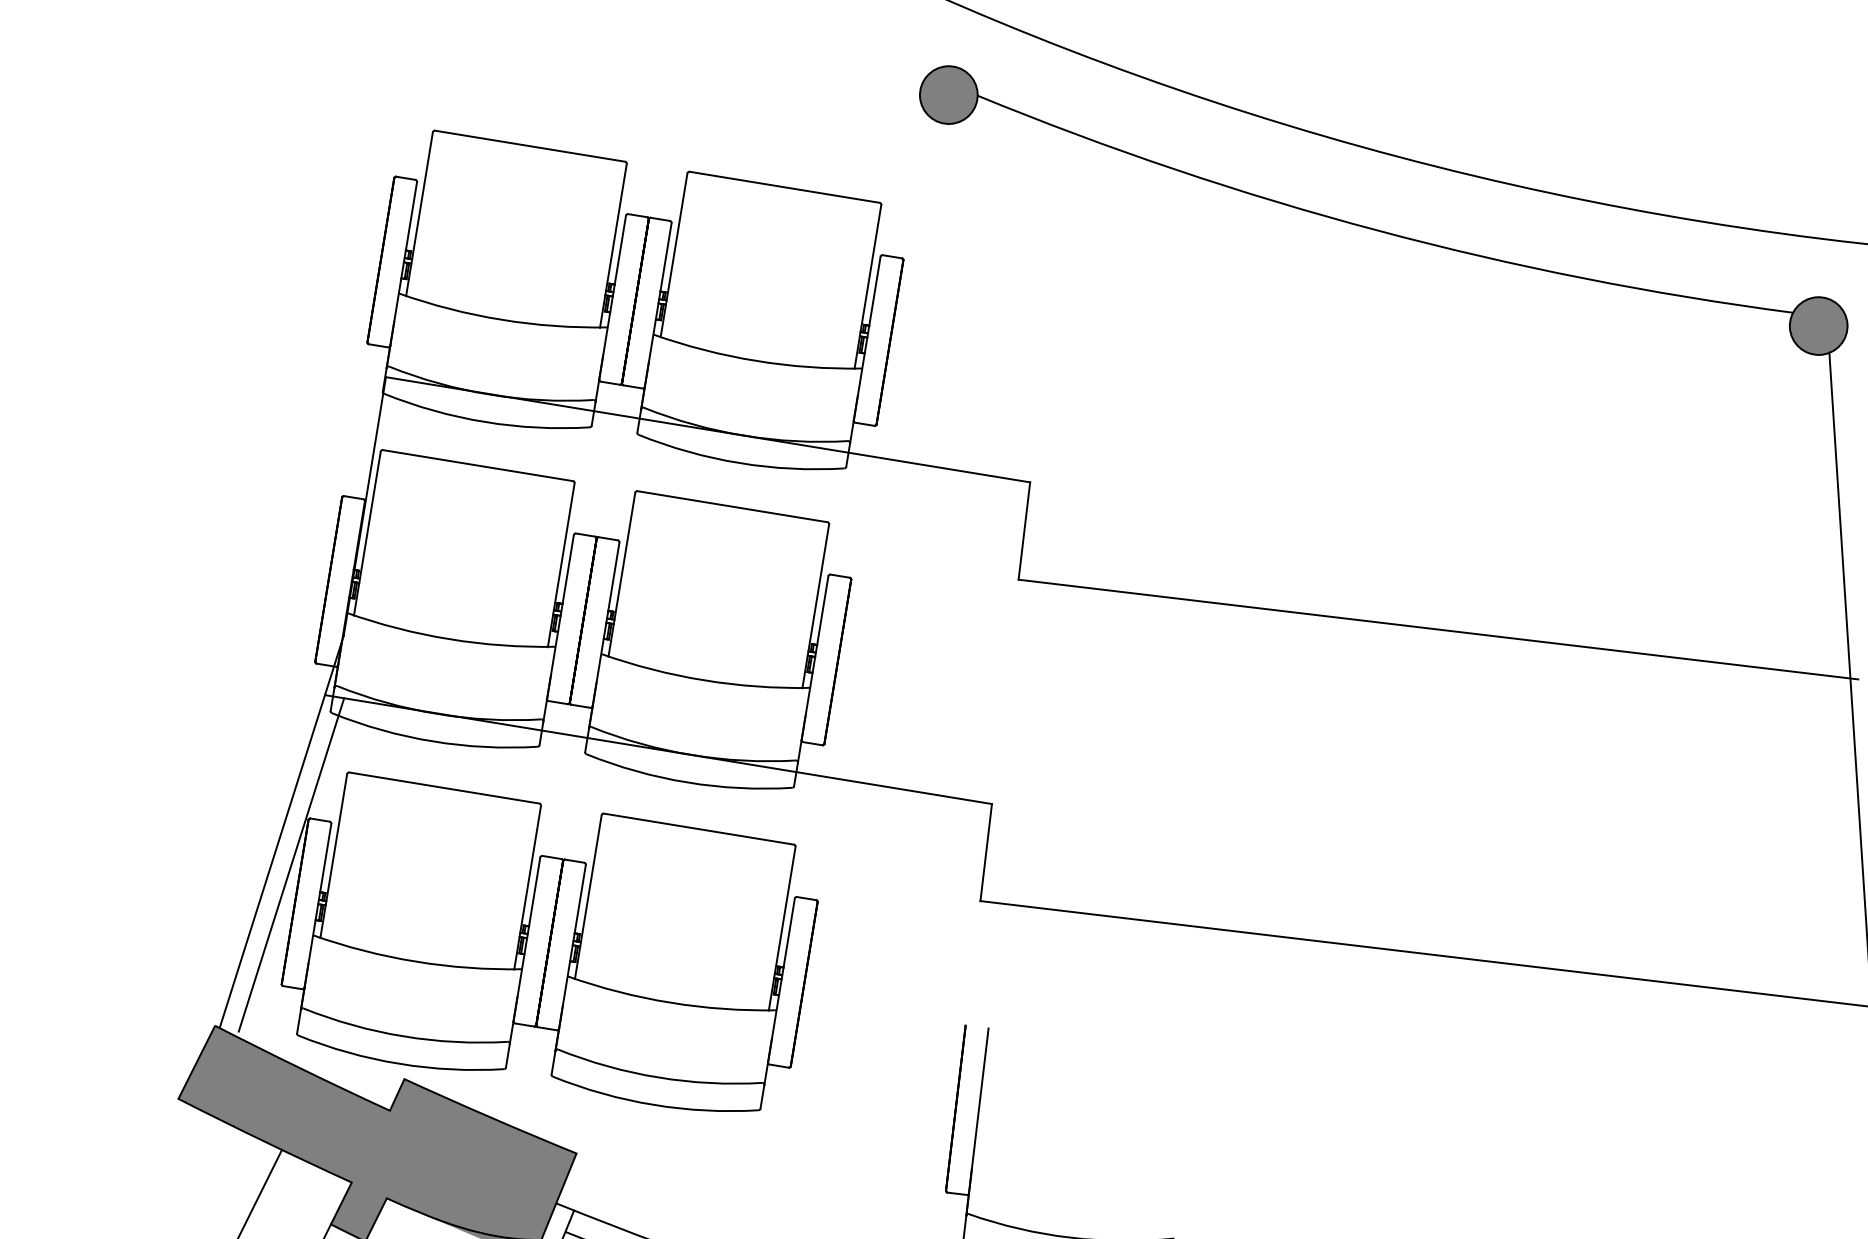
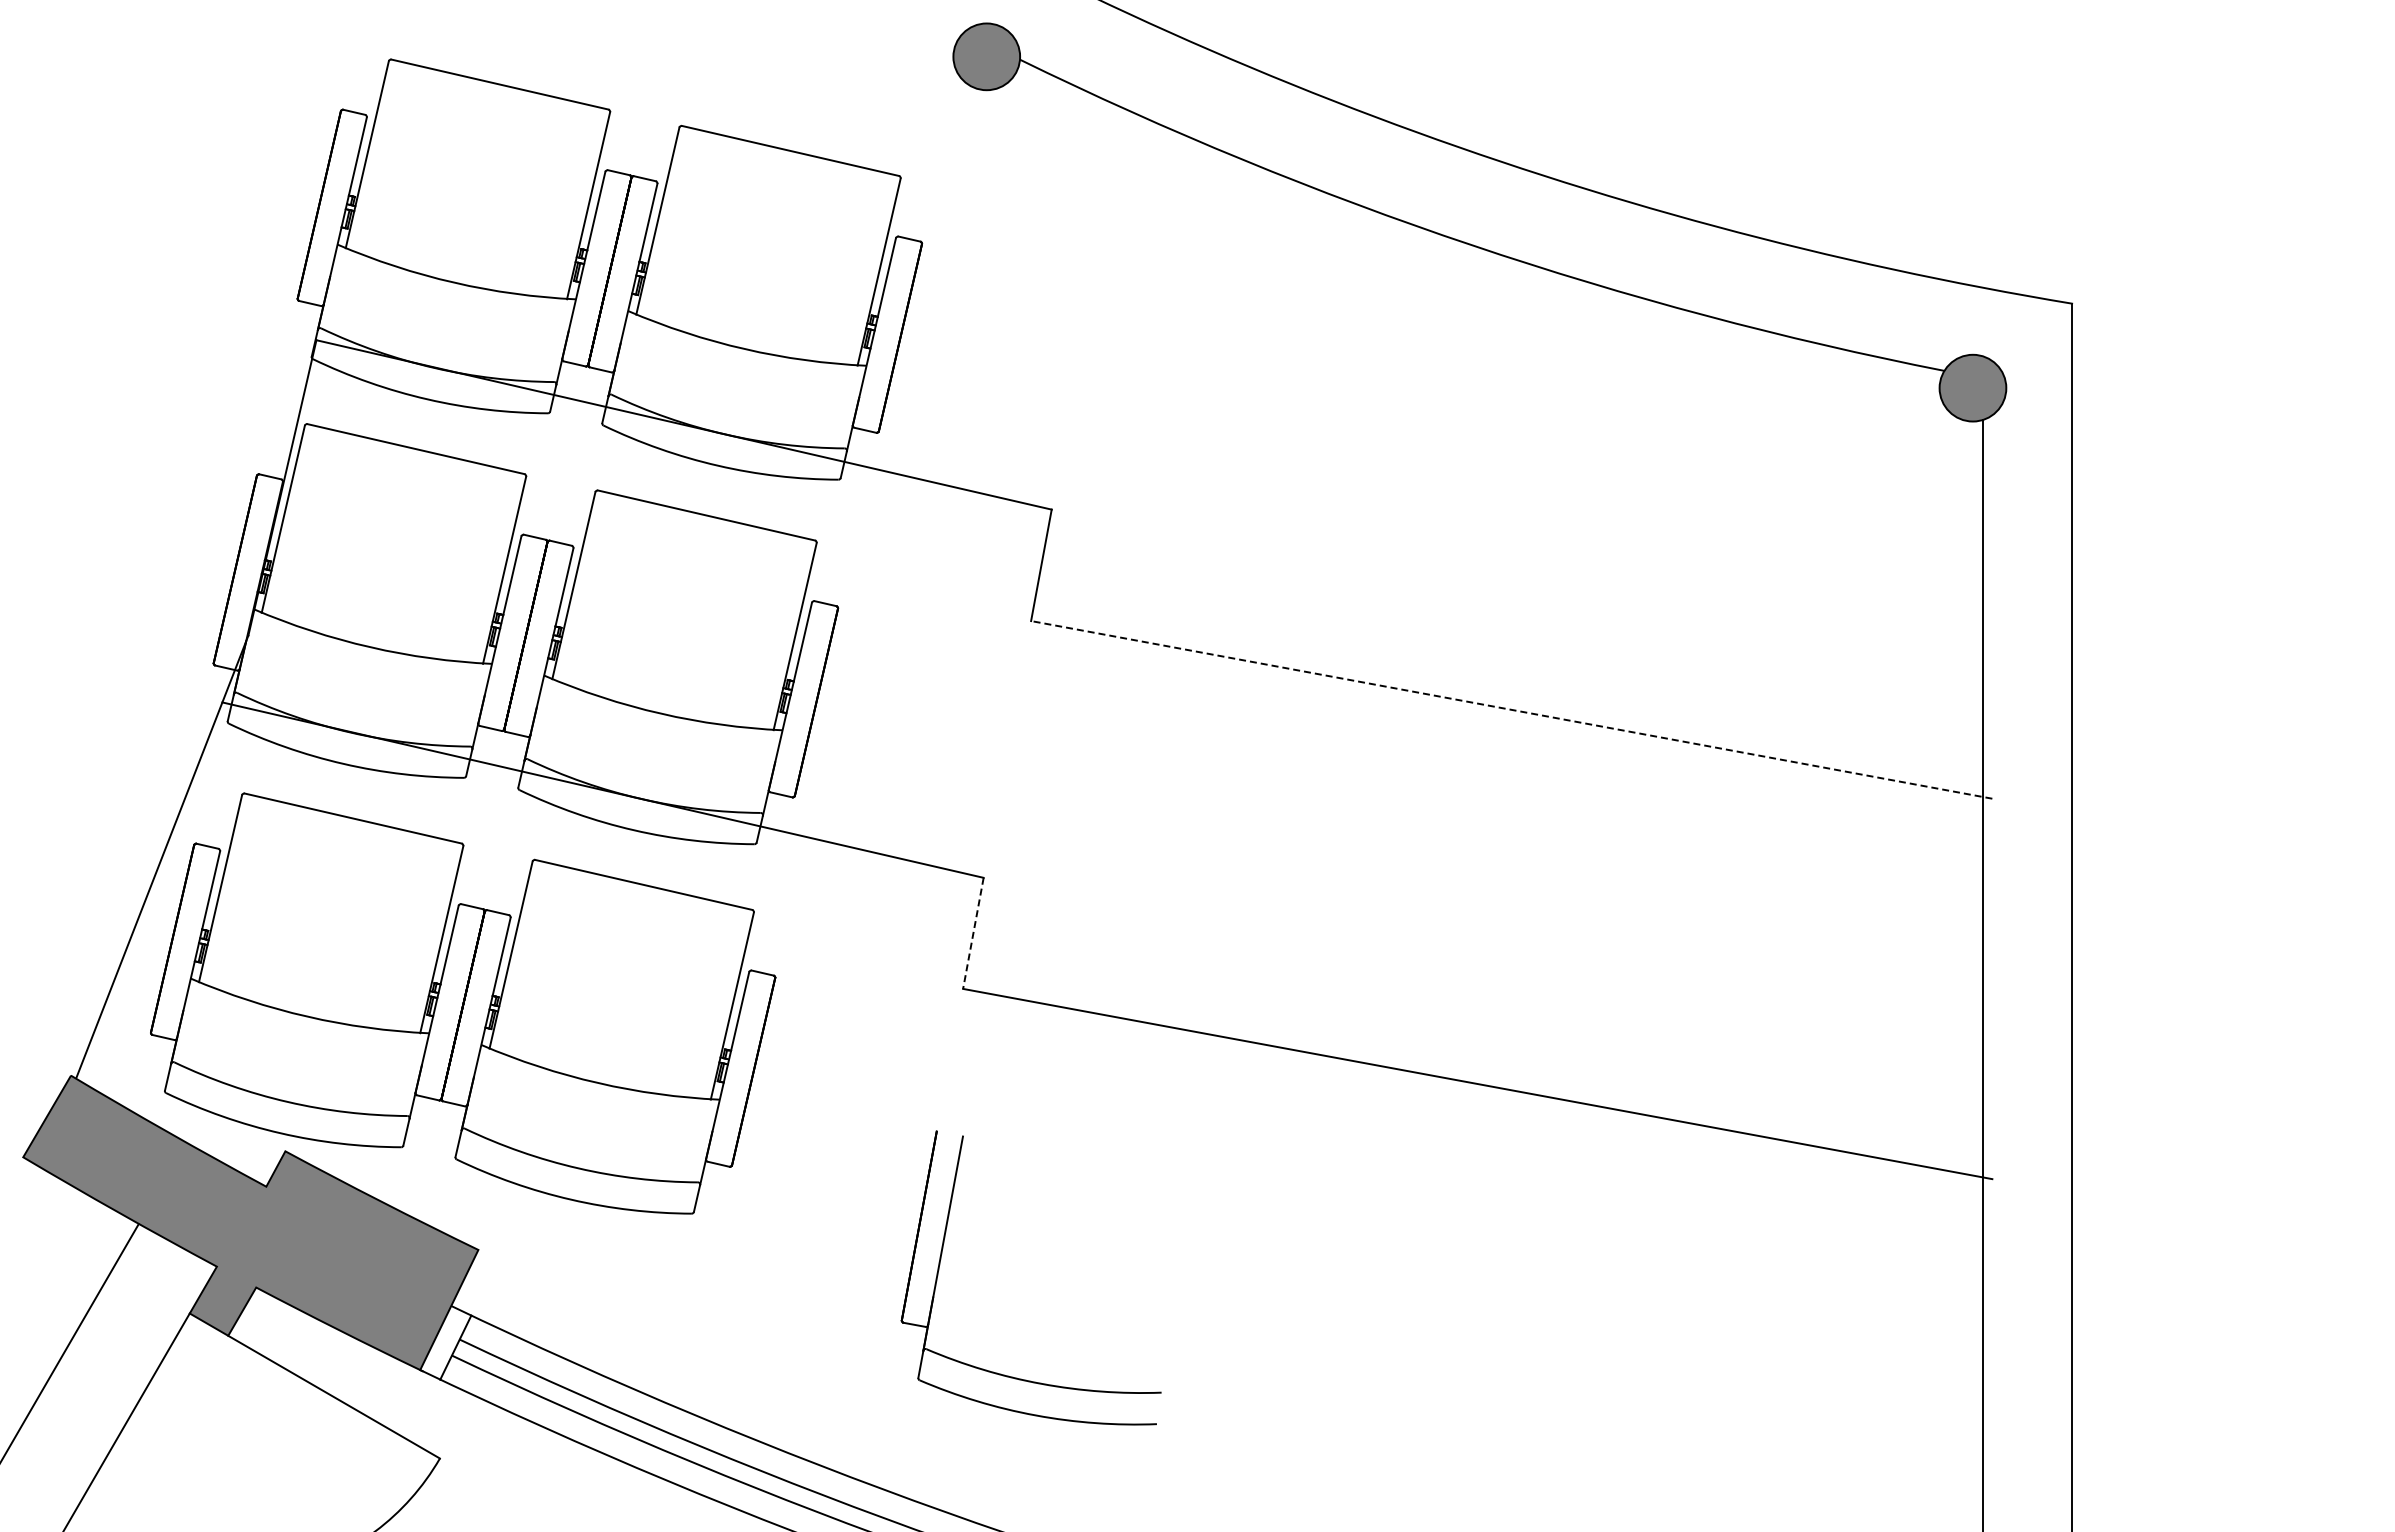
line: (1438, 629) -> (1511, 709), solid -> dashed
line: (986, 852) -> (973, 933), solid -> dashed
line: (290, 864) -> (170, 895), removed

